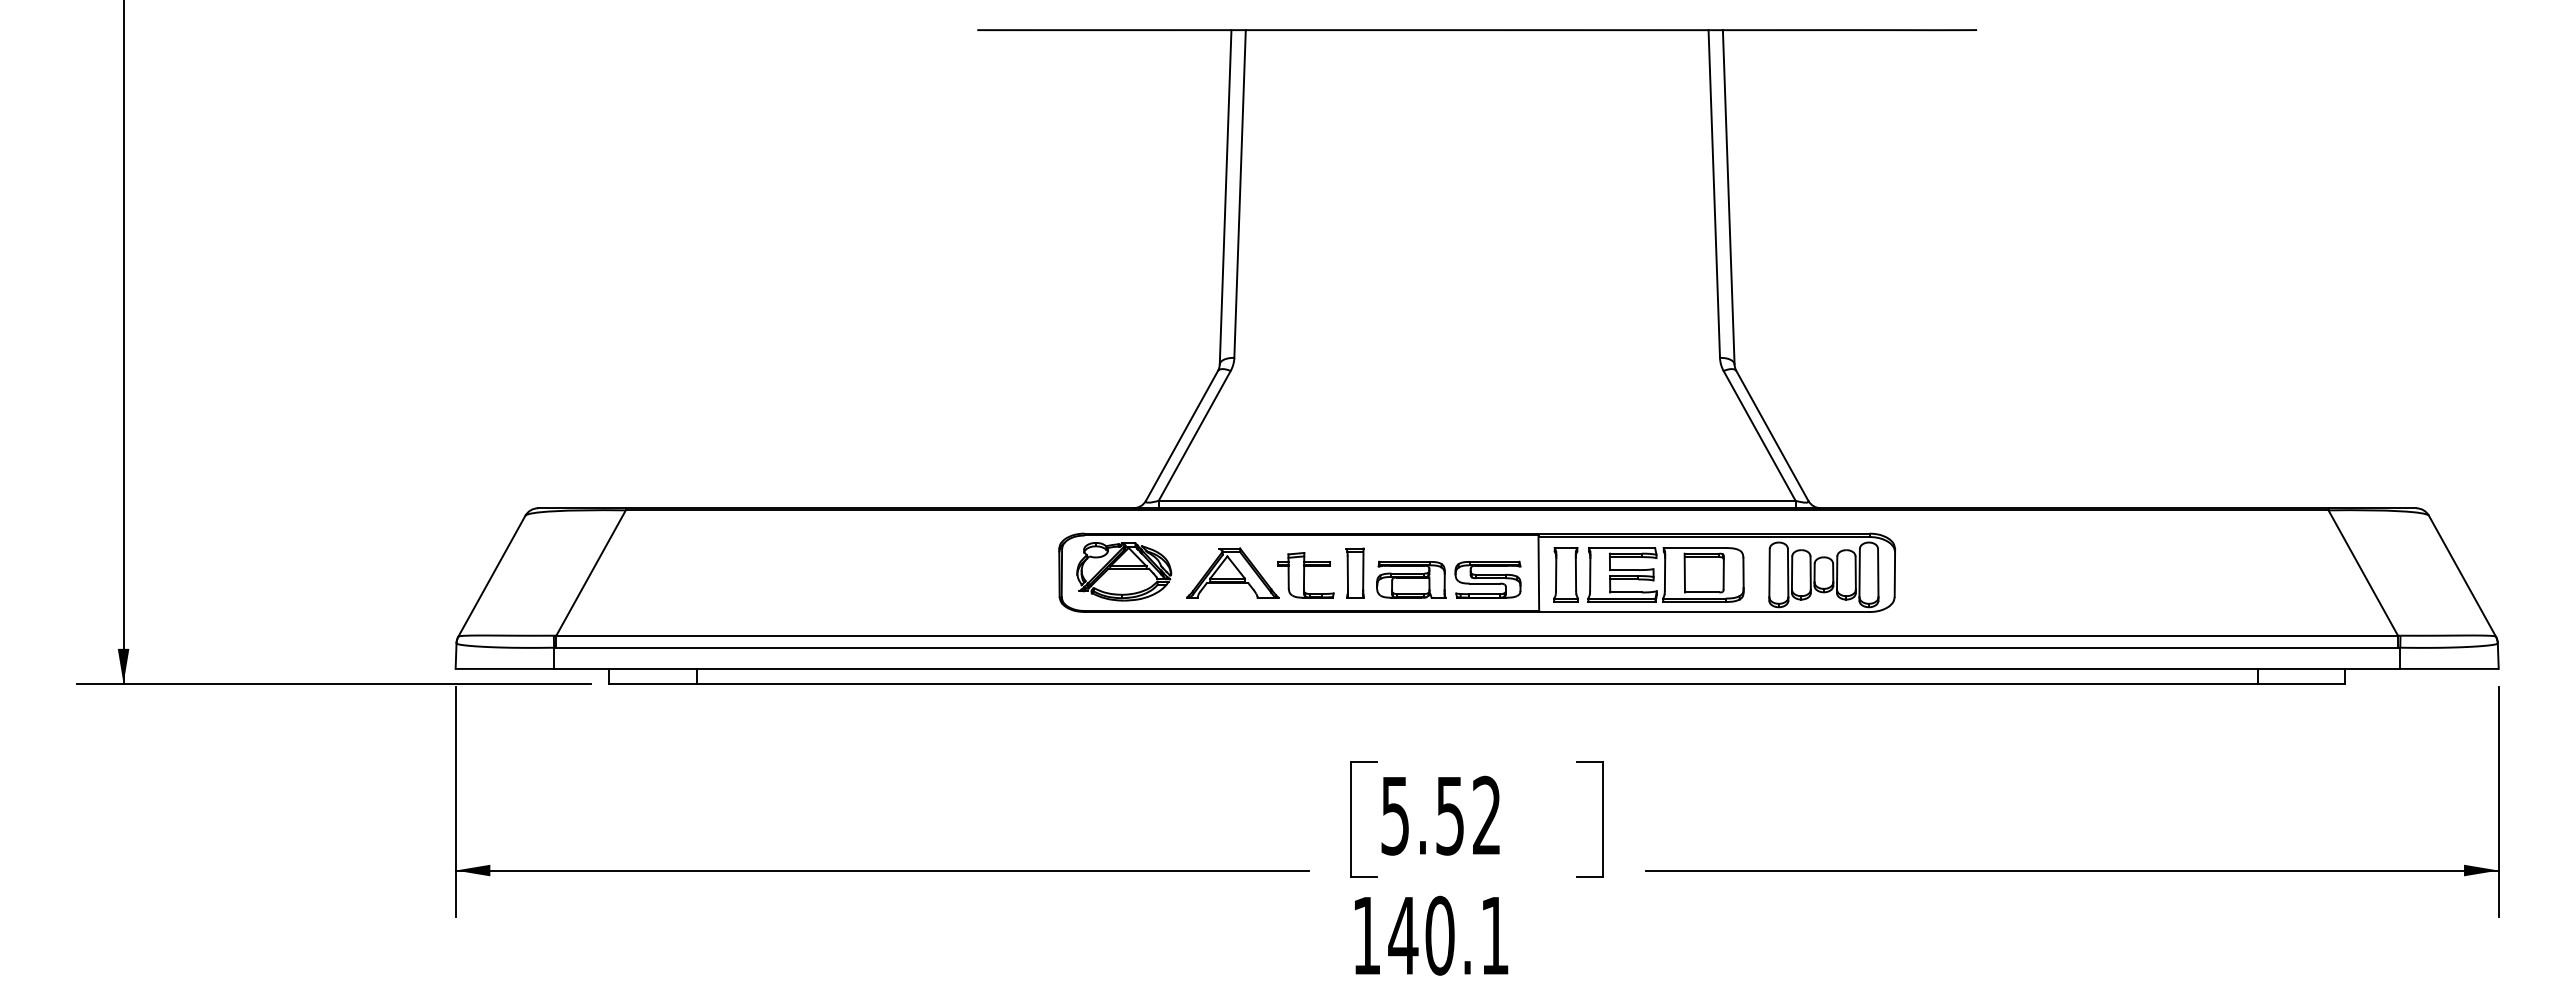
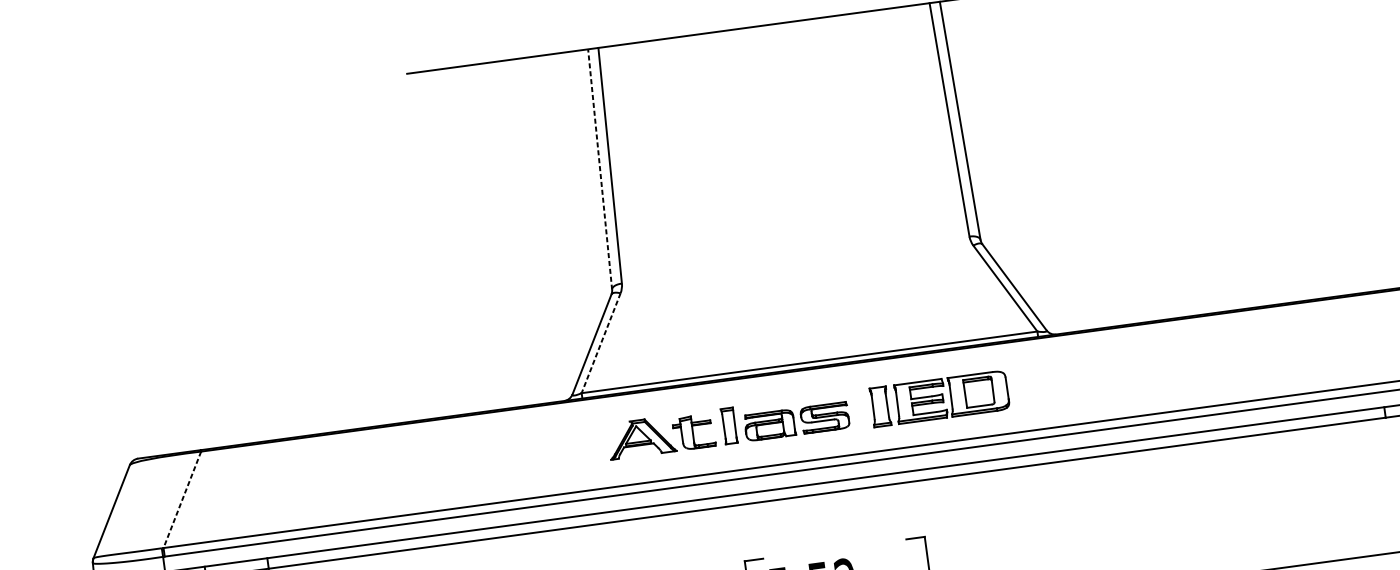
line: (1225, 196) -> (599, 168), solid -> dashed
line: (1194, 436) -> (601, 343), solid -> dashed
part: (1476, 572) -> (815, 413), removed
line: (591, 573) -> (182, 500), solid -> dashed

